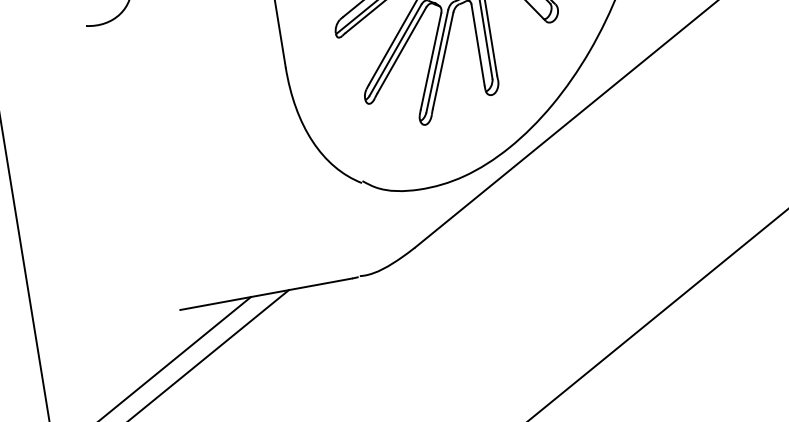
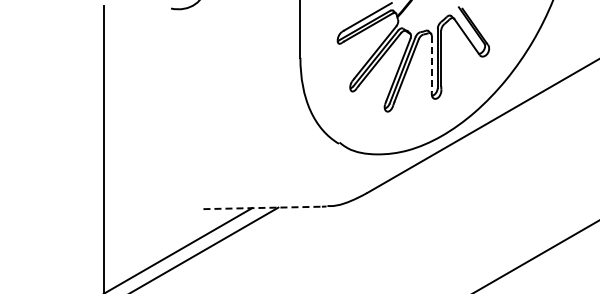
line: (477, 44) -> (431, 63), solid -> dashed
line: (267, 293) -> (263, 207), solid -> dashed

